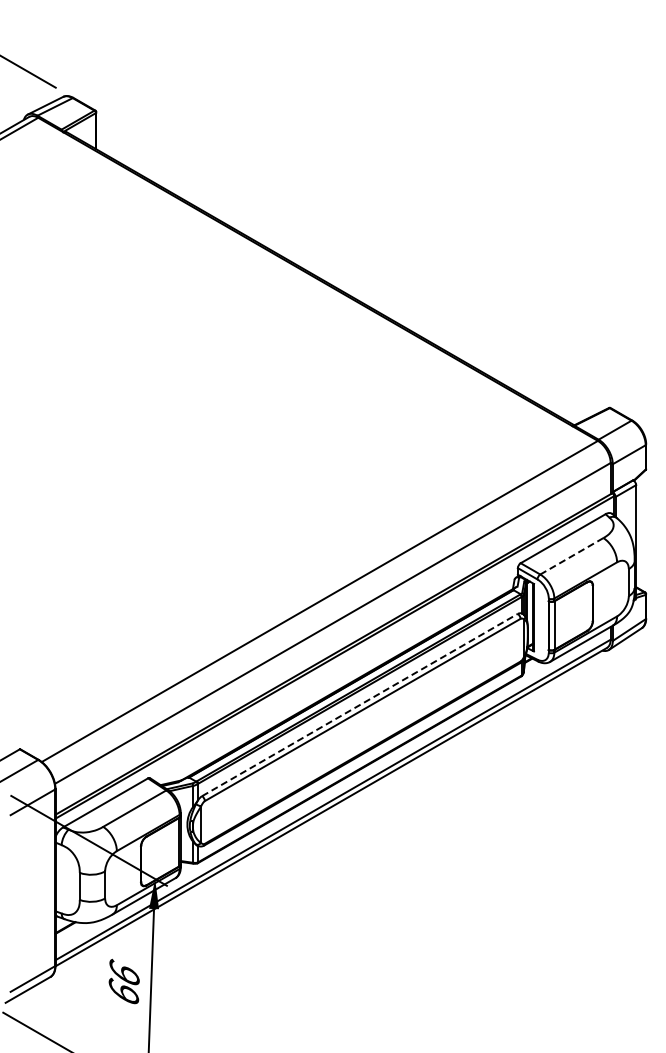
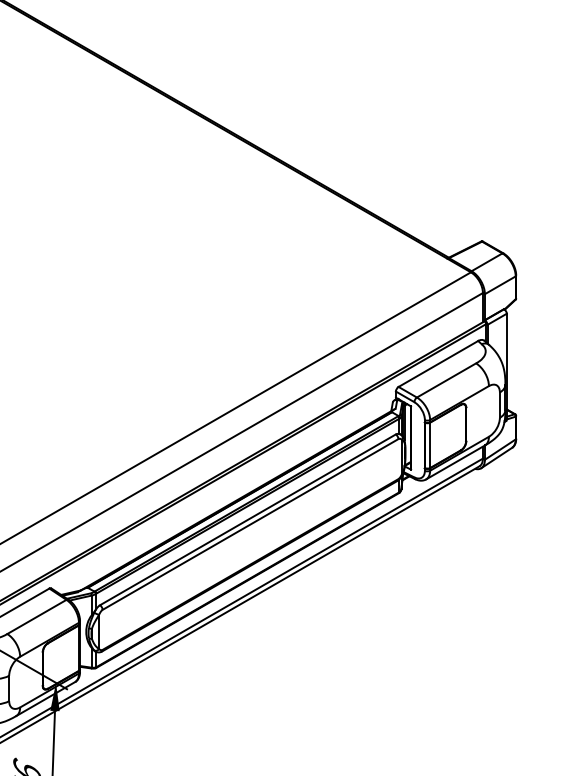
line: (571, 556) -> (446, 380), dashed -> solid
line: (360, 704) -> (248, 519), dashed -> solid

